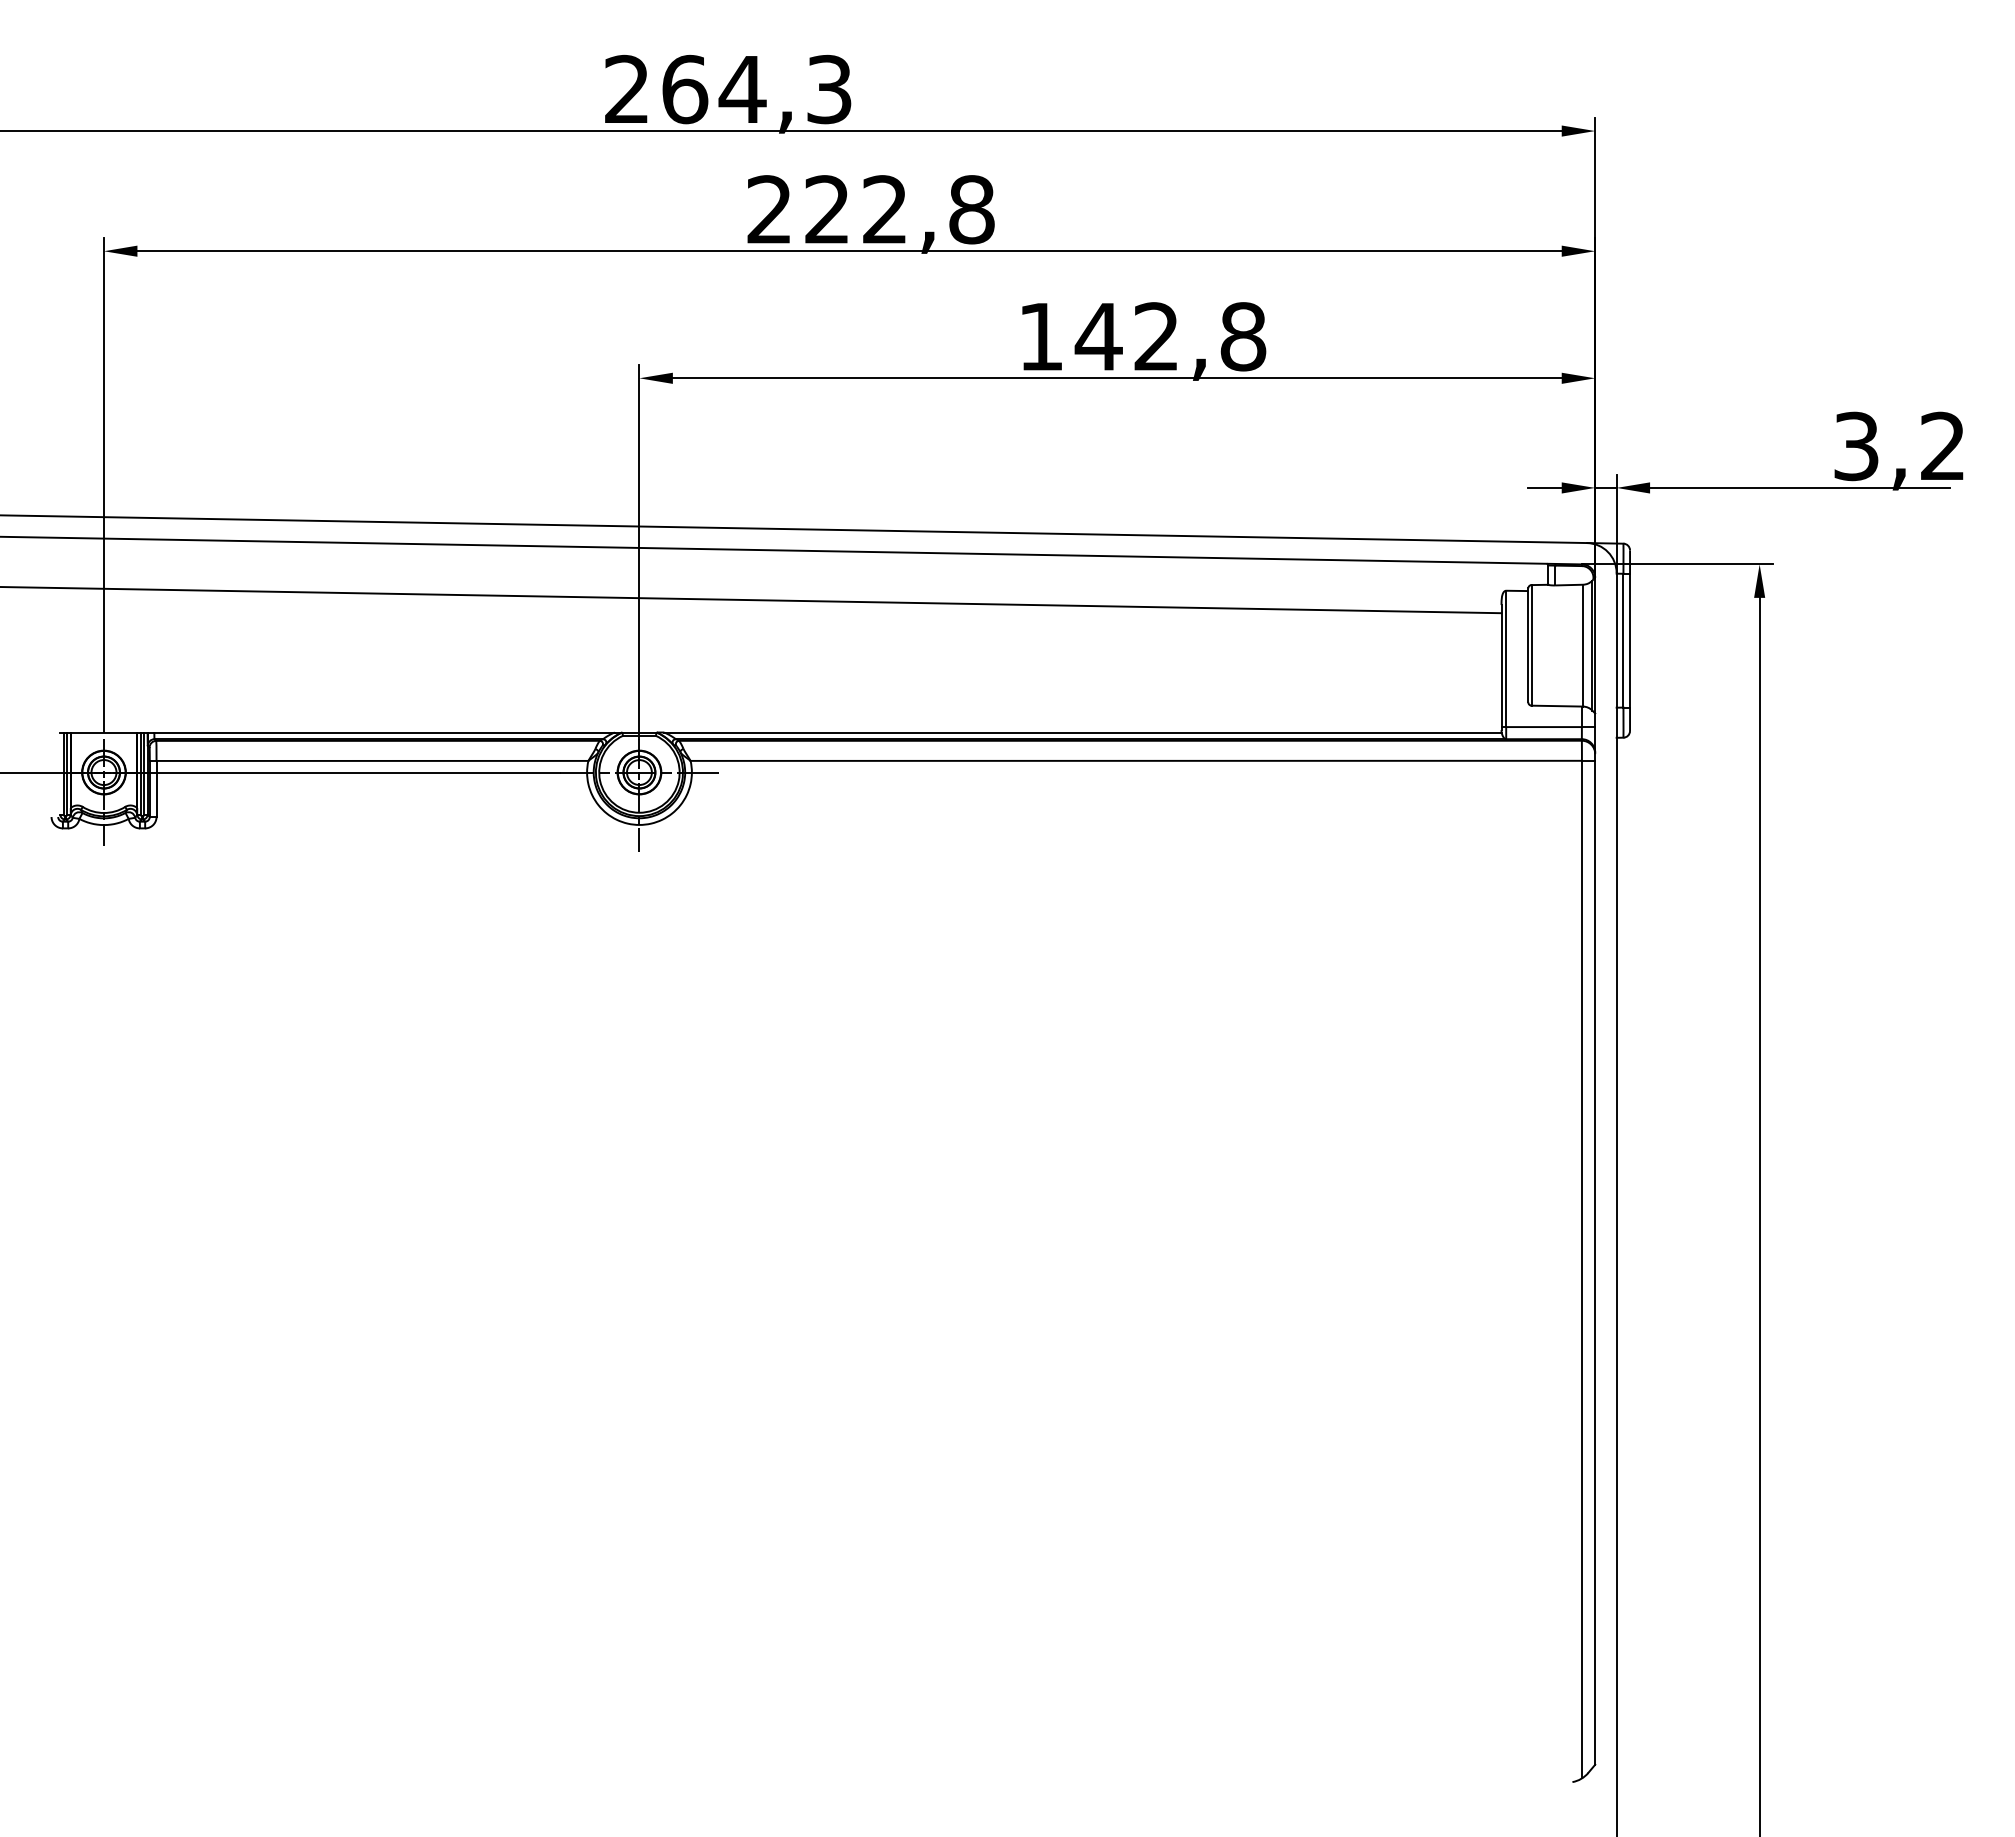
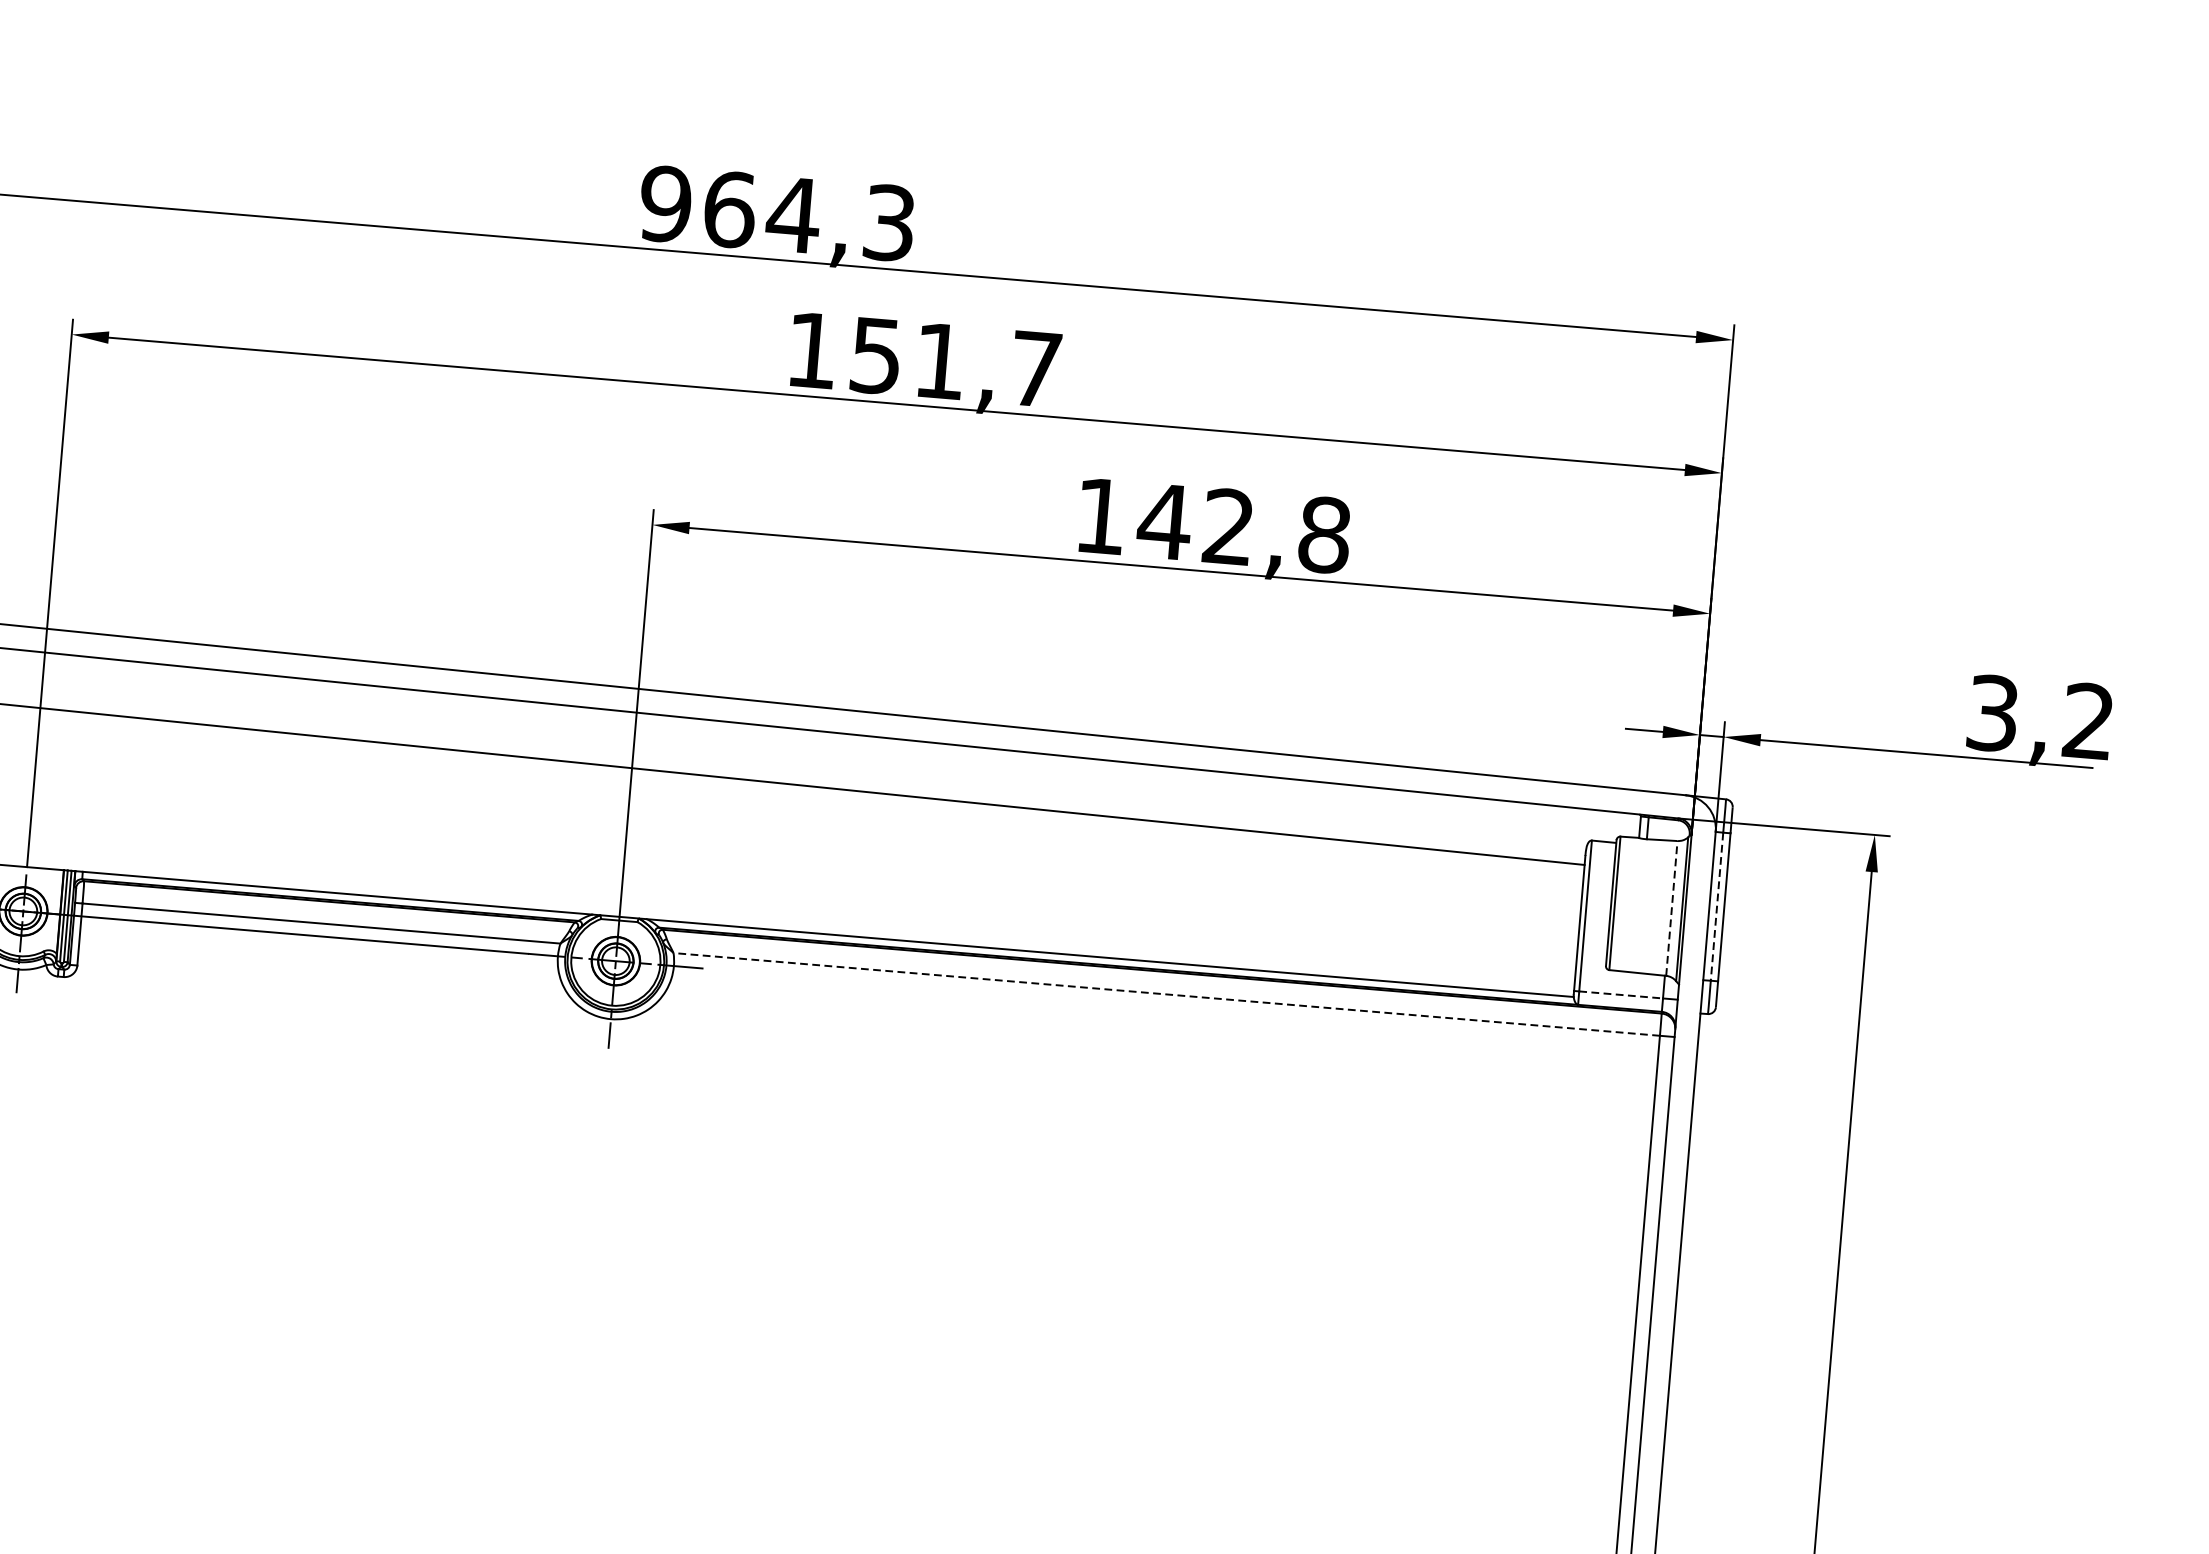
text: (626, 89) -> (665, 204), 264,3 -> 964,3
text: (870, 209) -> (923, 359), 222,8 -> 151,7
line: (1623, 640) -> (1717, 906), solid -> dashed
line: (1583, 645) -> (1672, 908), solid -> dashed
line: (1544, 727) -> (1621, 995), solid -> dashed
line: (1136, 760) -> (1167, 994), solid -> dashed

